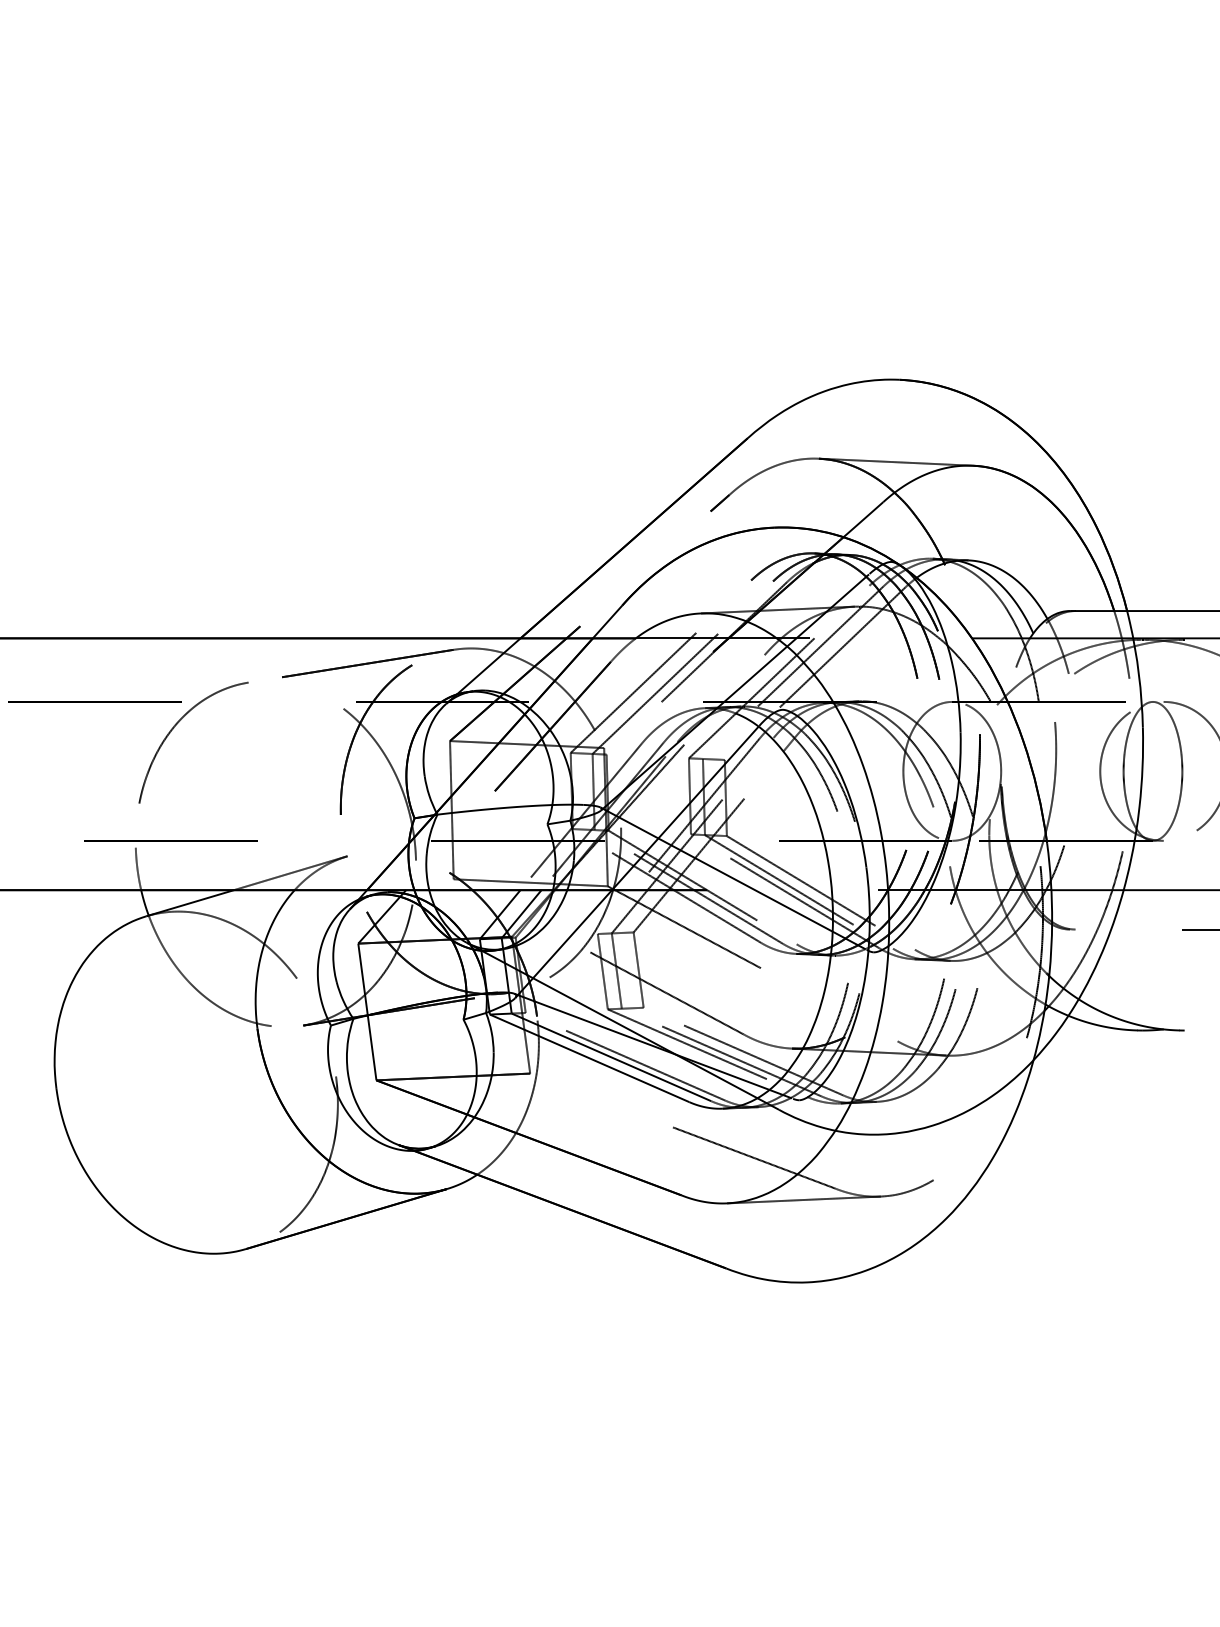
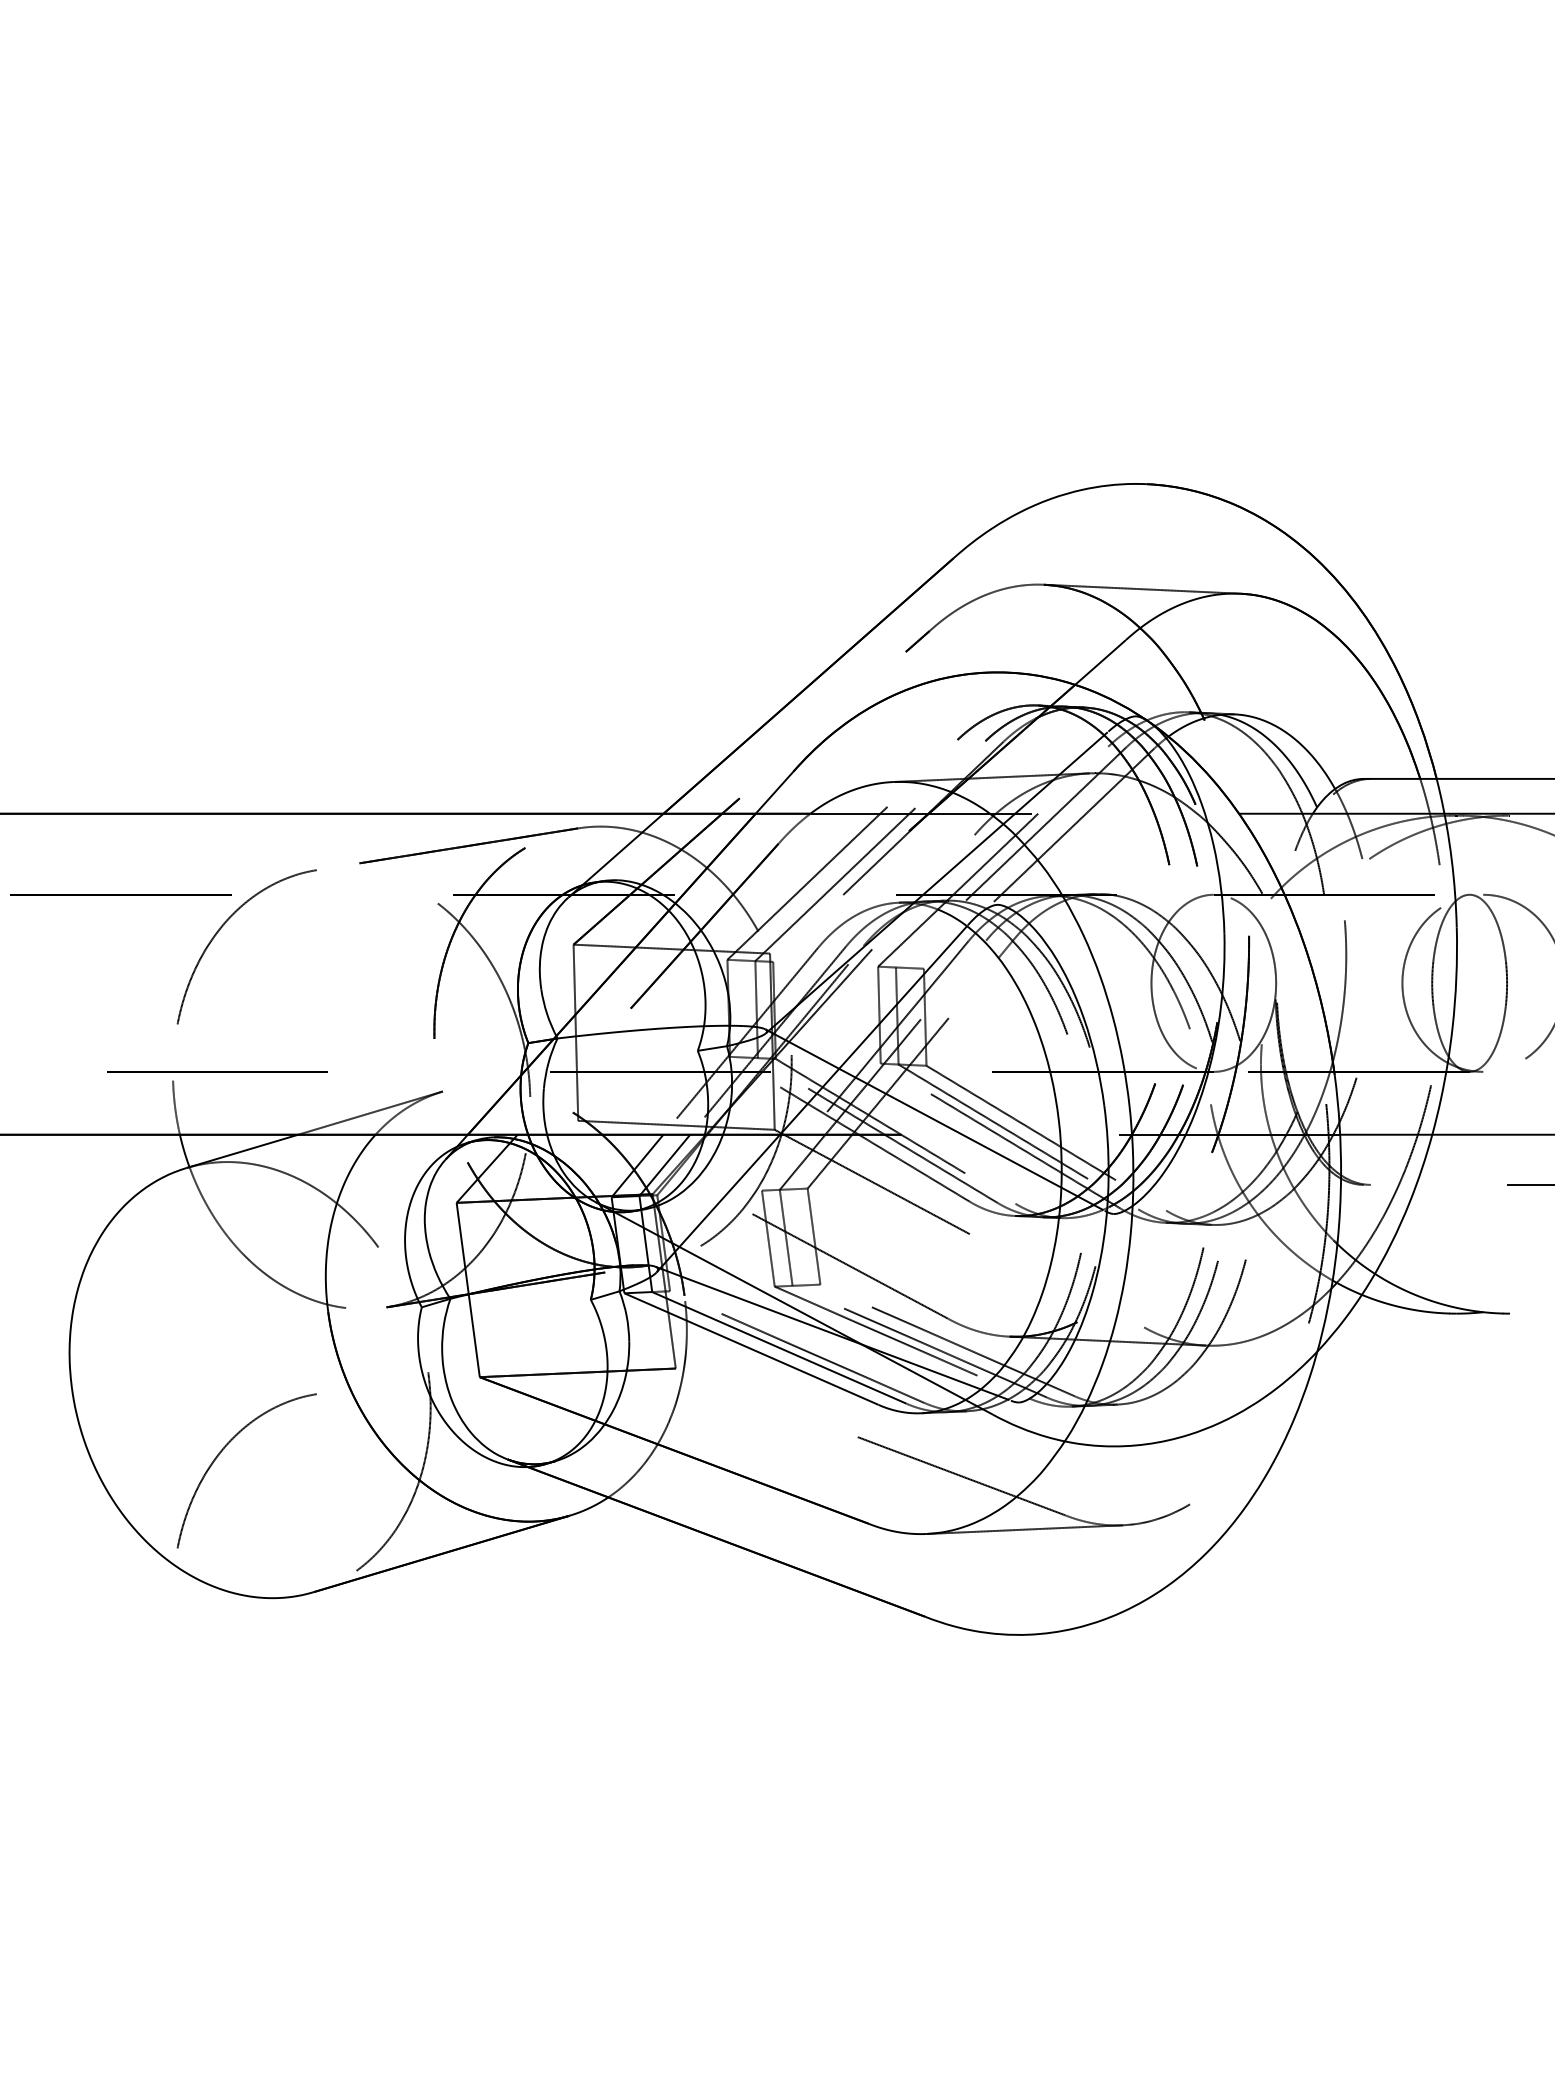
curve: (175, 1137) -> (223, 1450), added

